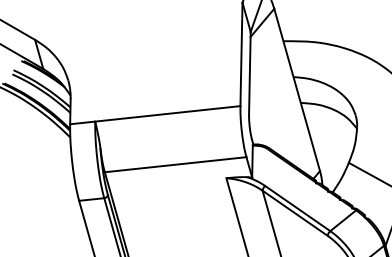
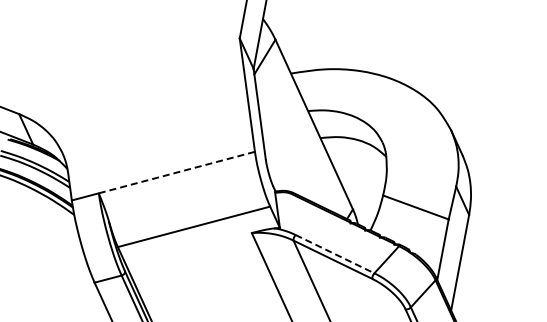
line: (167, 113) -> (176, 172), solid -> dashed
line: (297, 208) -> (334, 254), solid -> dashed

